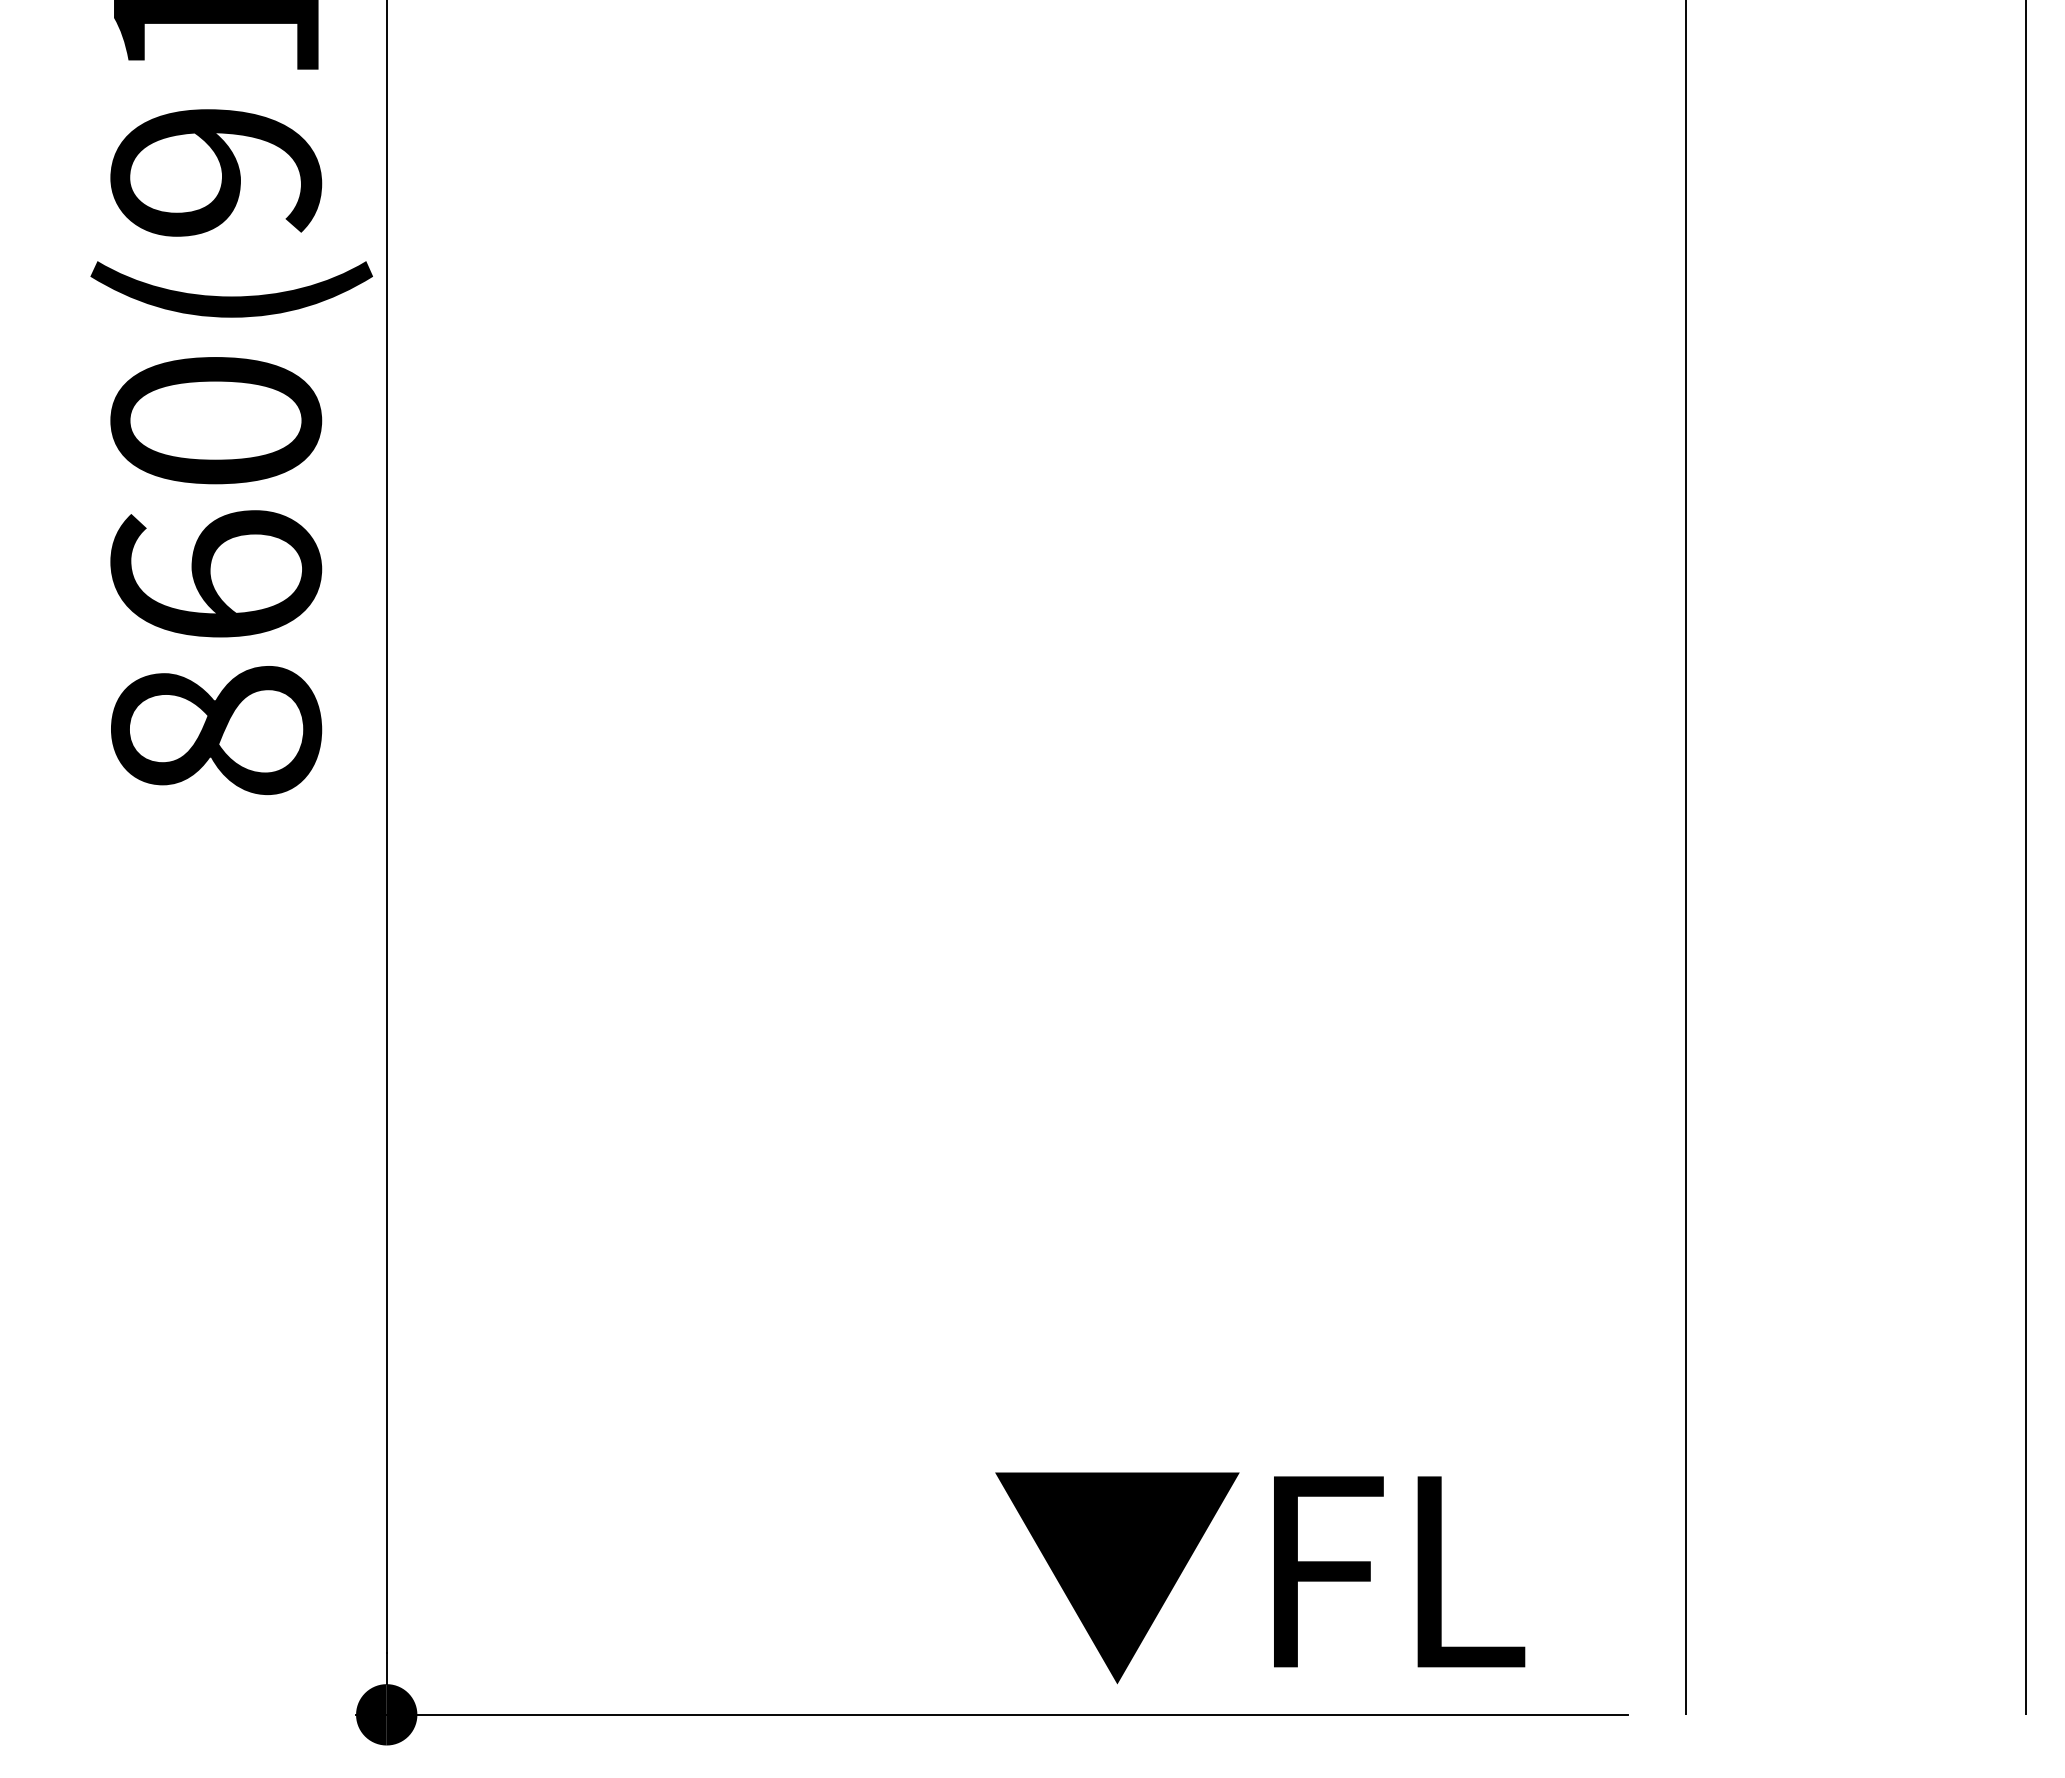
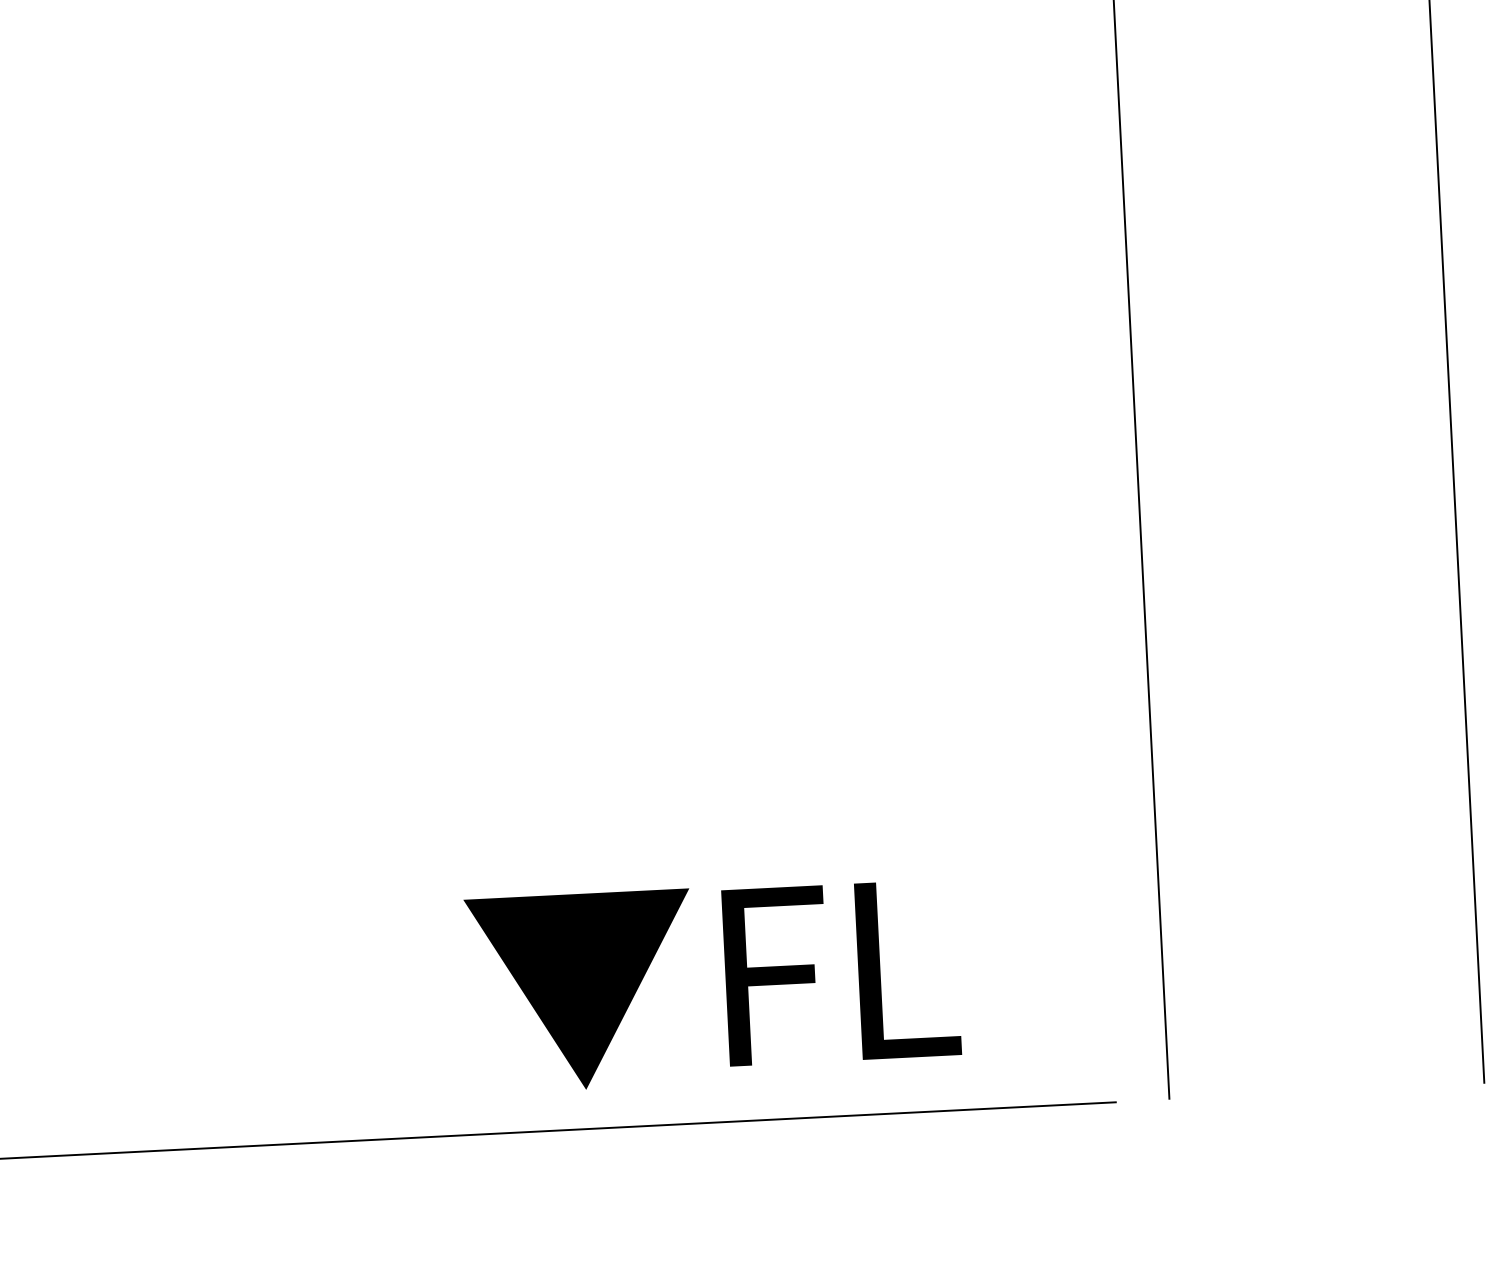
text: (1260, 1578) -> (713, 985), moved

